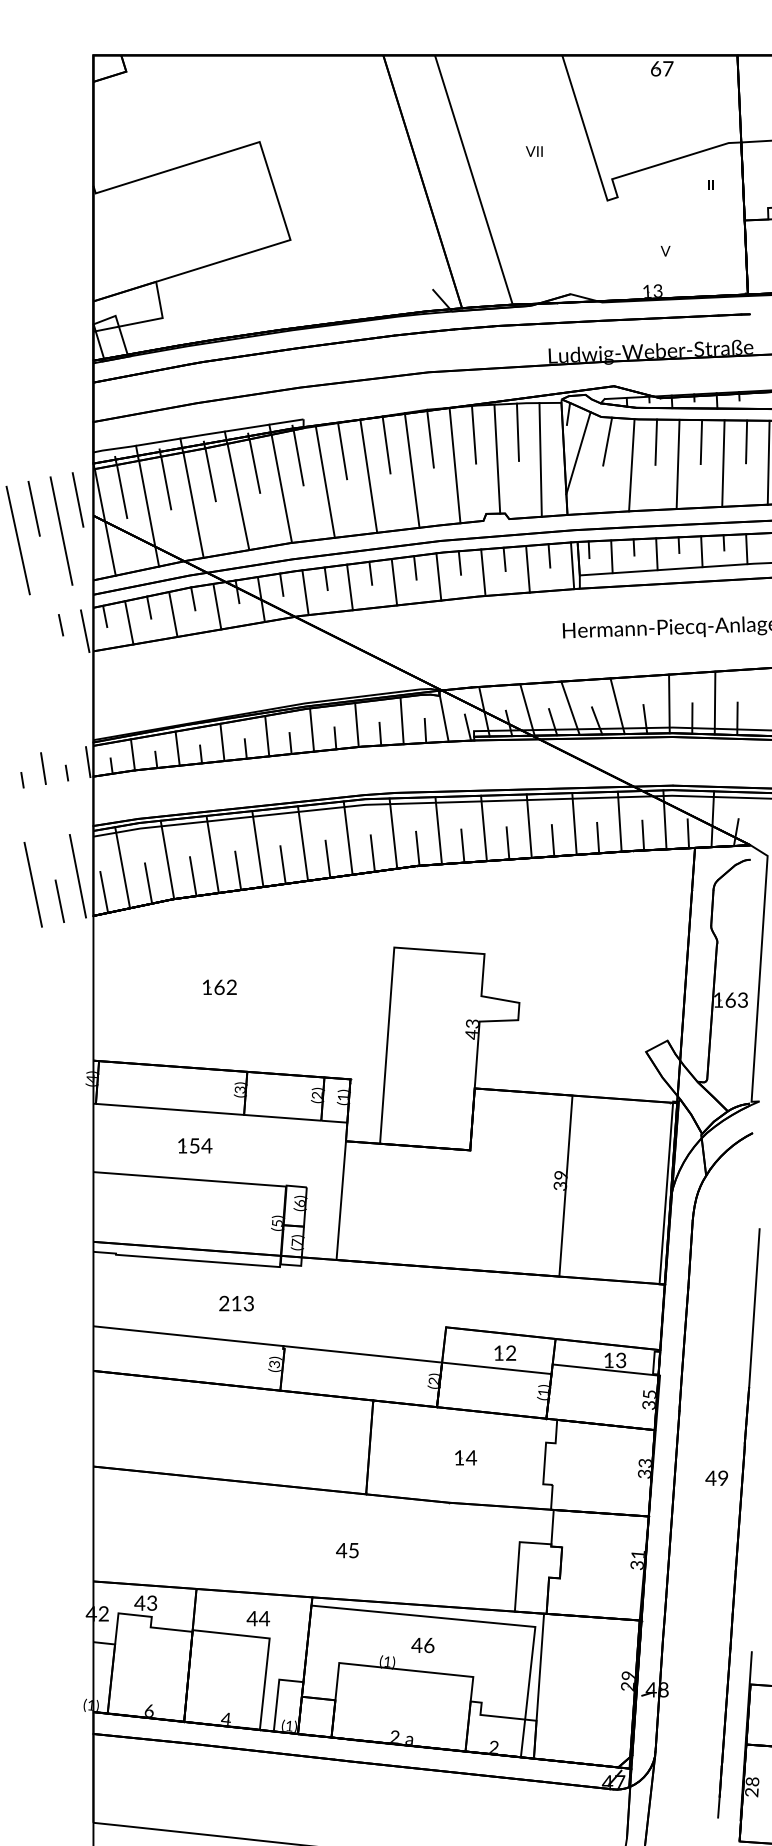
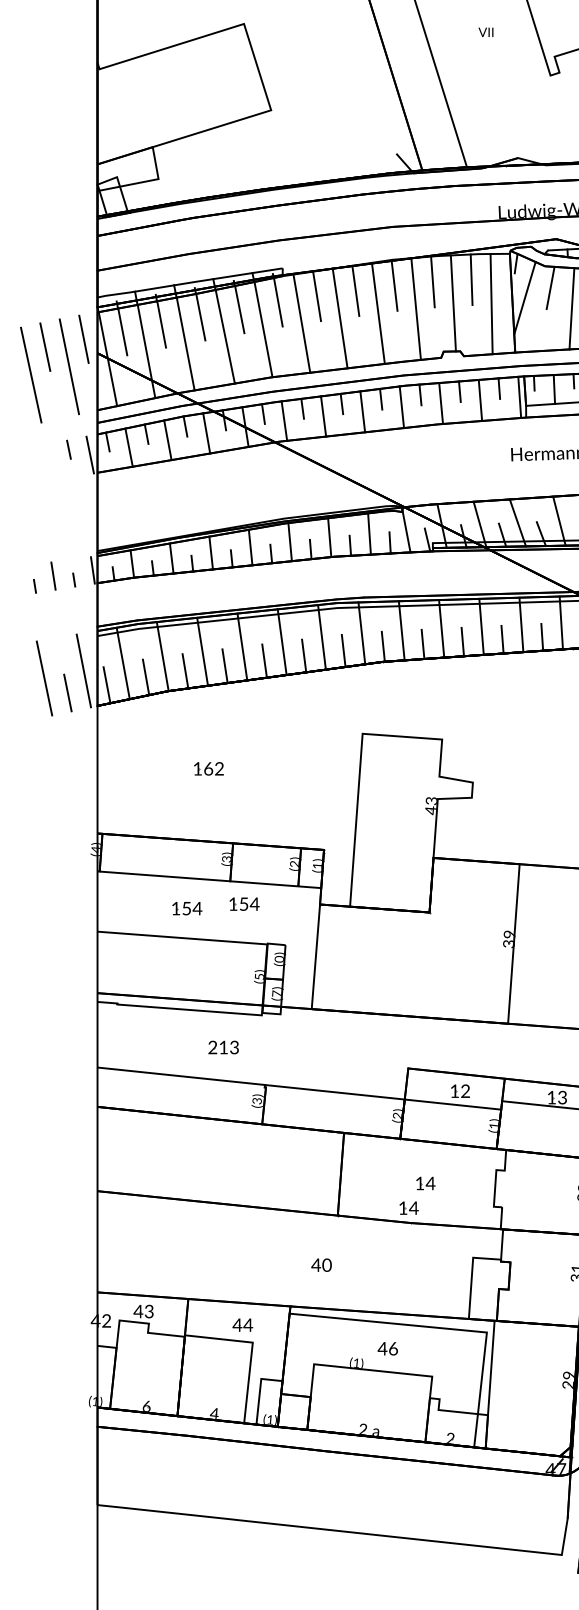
part: (260, 1140) -> (244, 903), added
text: (299, 1203) -> (279, 959), (6) -> (0)
part: (447, 1485) -> (409, 1207), added
text: (353, 1550) -> (326, 1265), 45 -> 40

